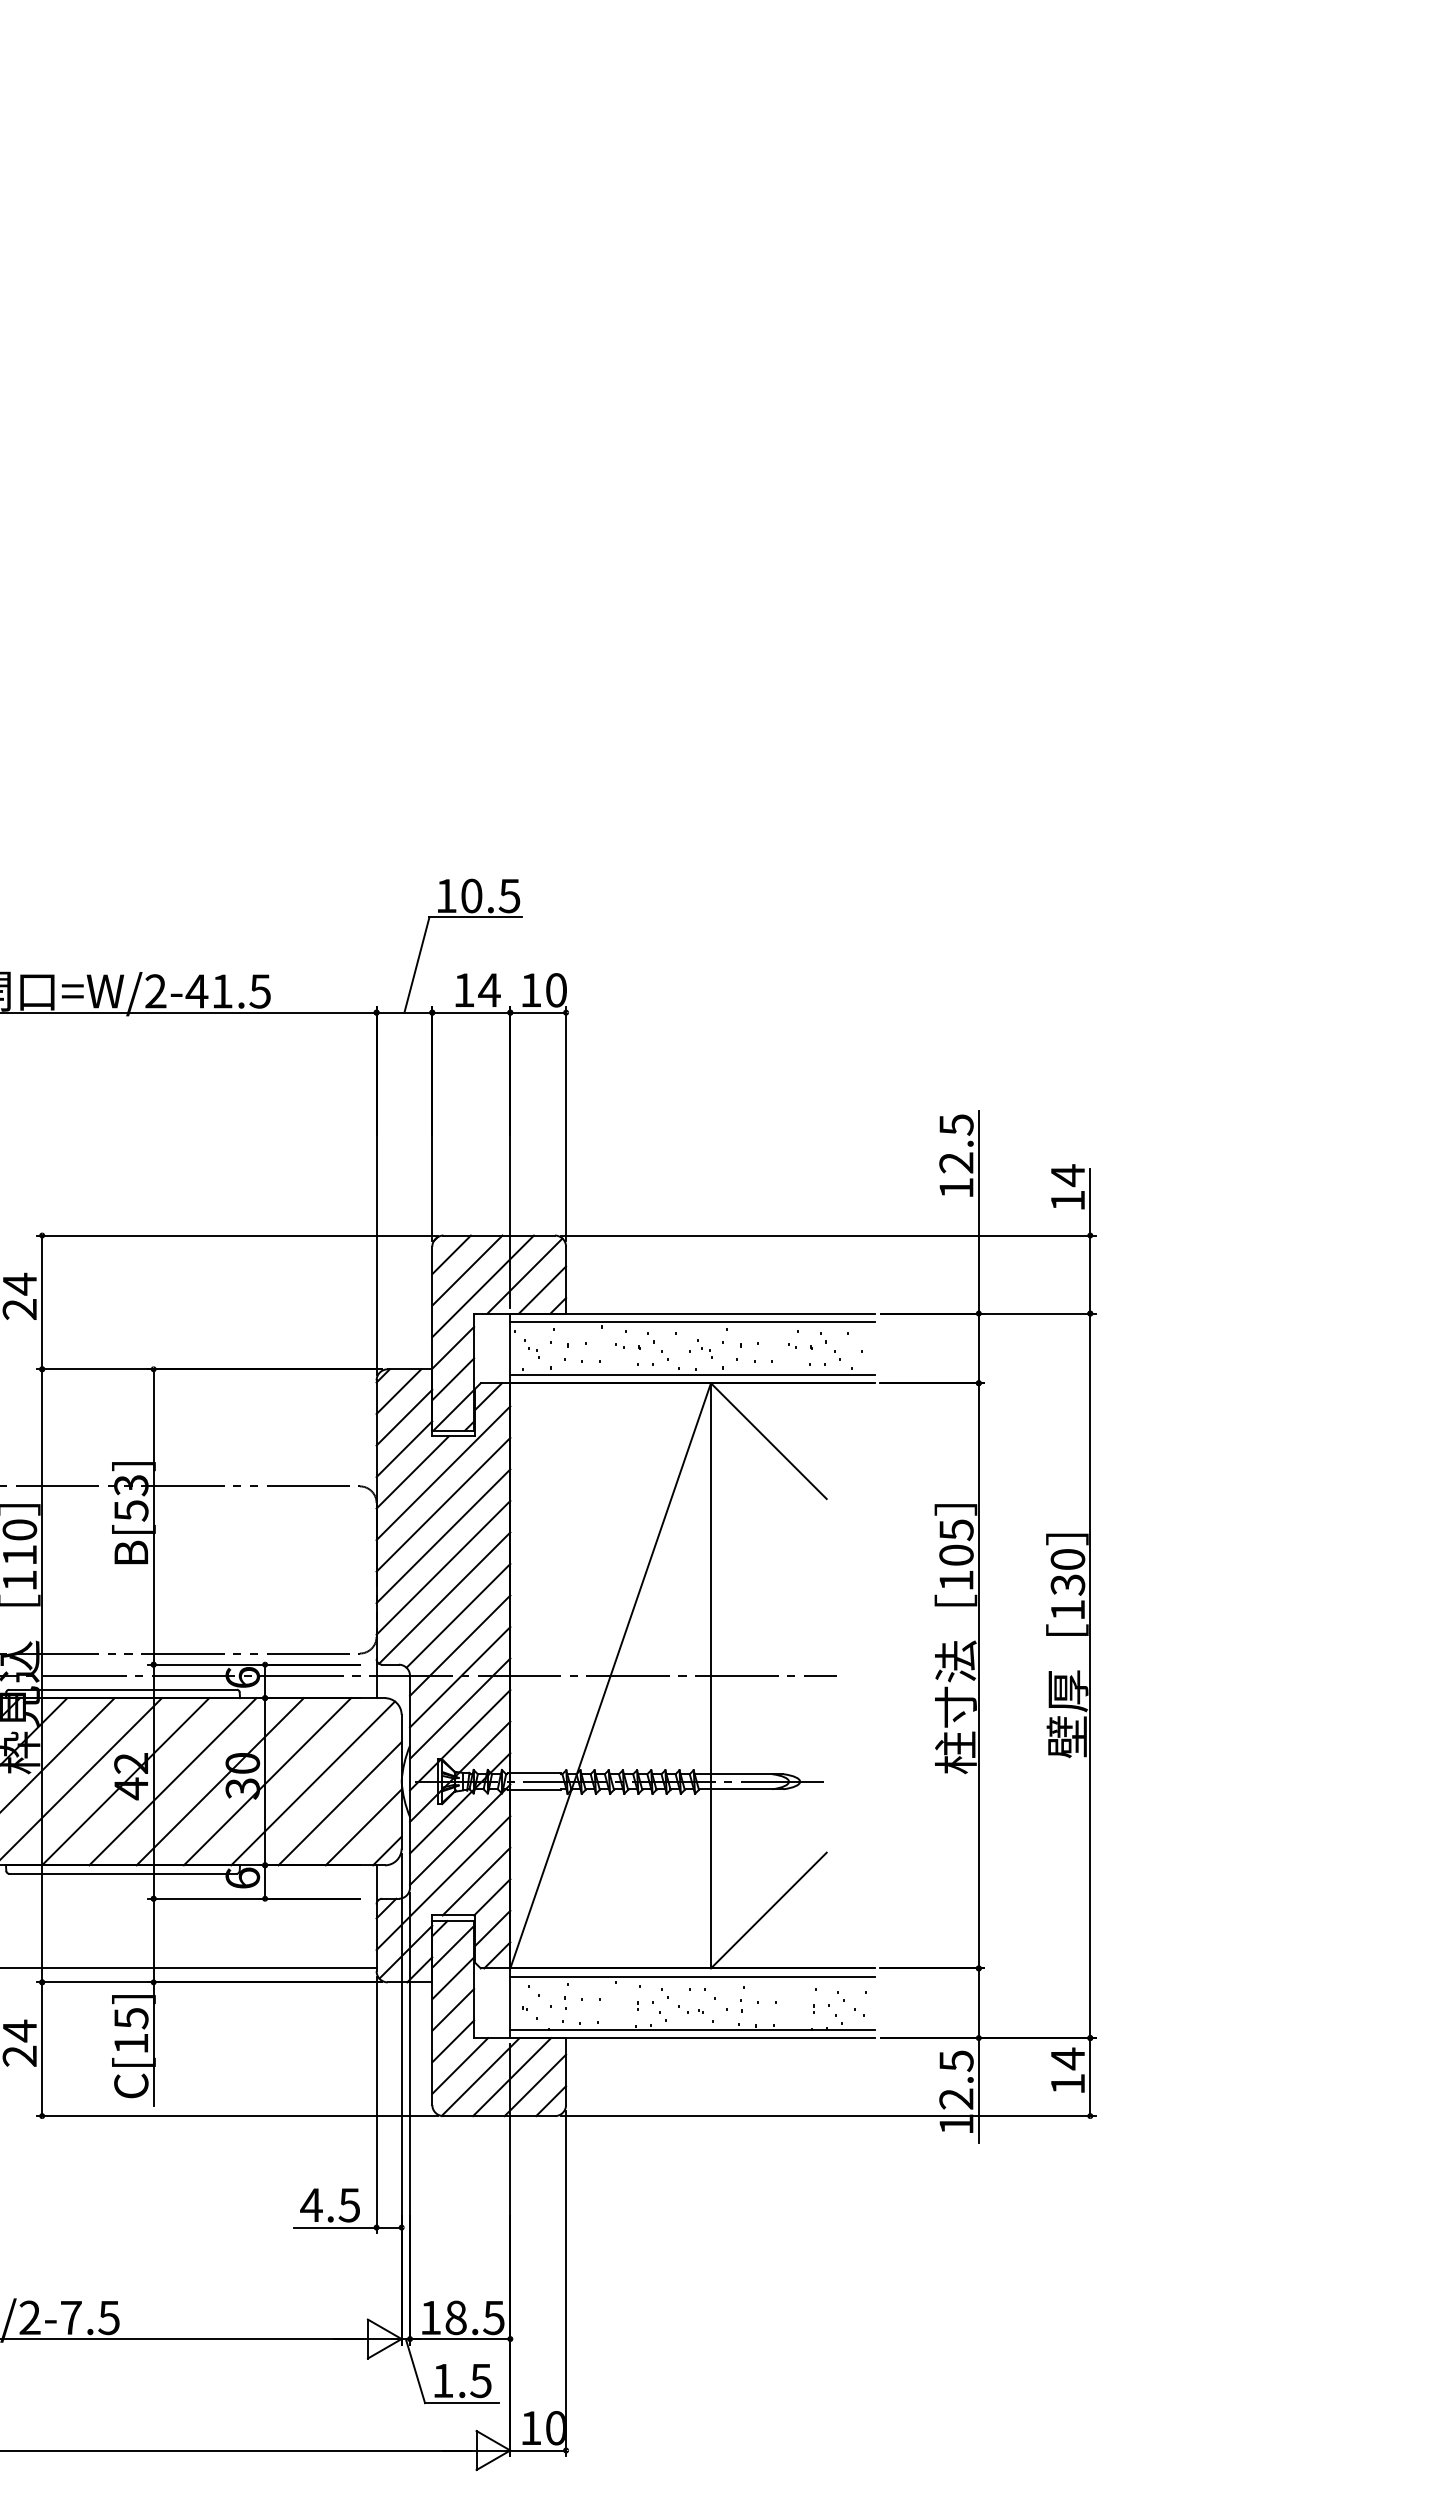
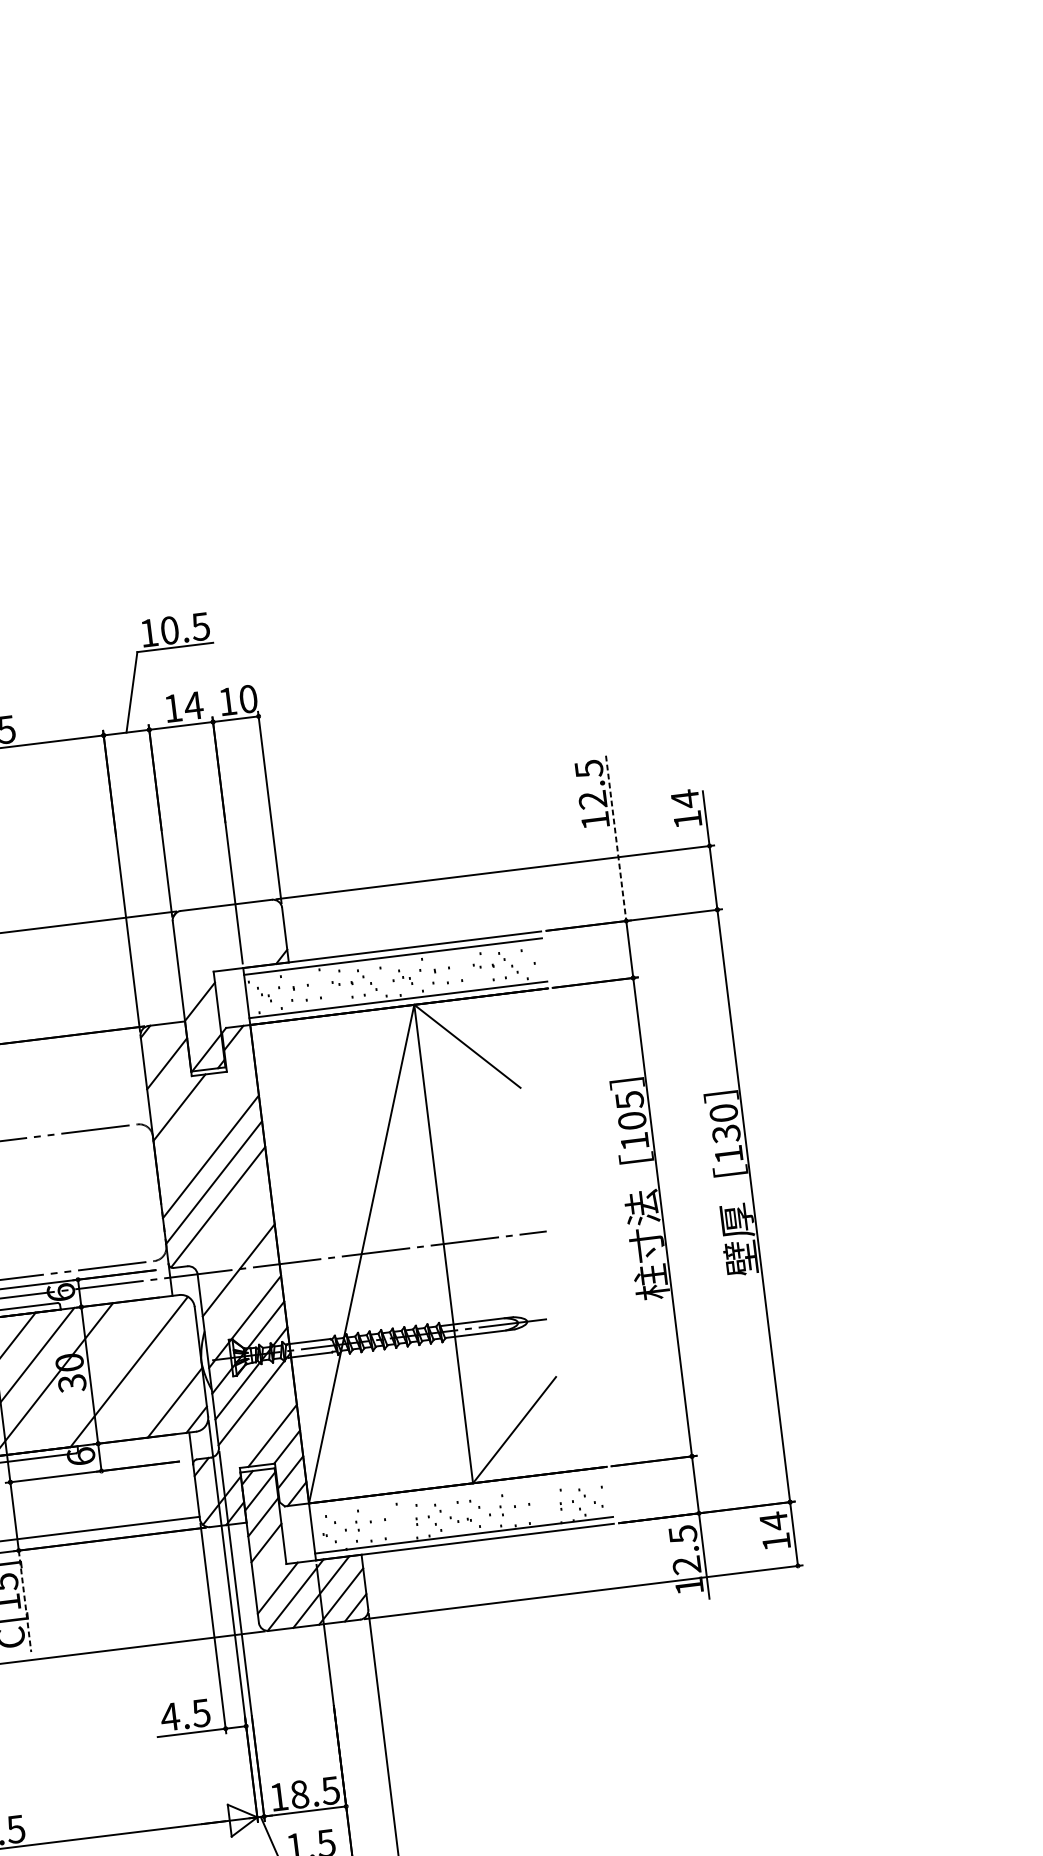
line: (978, 1213) -> (615, 839), solid -> dashed
line: (451, 1254) -> (189, 925), removed
line: (467, 1270) -> (203, 937), removed
line: (524, 1275) -> (251, 935), removed
line: (482, 1286) -> (217, 948), removed
line: (542, 1289) -> (267, 945), removed
line: (453, 1379) -> (203, 1027), removed
line: (398, 1391) -> (159, 1042), removed
line: (404, 1449) -> (170, 1089), removed
line: (443, 1473) -> (204, 1105), removed
line: (443, 1504) -> (207, 1130), removed
line: (458, 1615) -> (231, 1220), removed
line: (460, 1645) -> (235, 1244), removed
line: (460, 1708) -> (242, 1295), removed
line: (267, 1781) -> (91, 1374), removed
line: (339, 1803) -> (152, 1385), removed
line: (443, 1882) -> (245, 1439), removed
line: (692, 1976) -> (458, 1491), removed
line: (453, 2041) -> (269, 1568), removed
line: (153, 2044) -> (24, 1601), solid -> dashed

